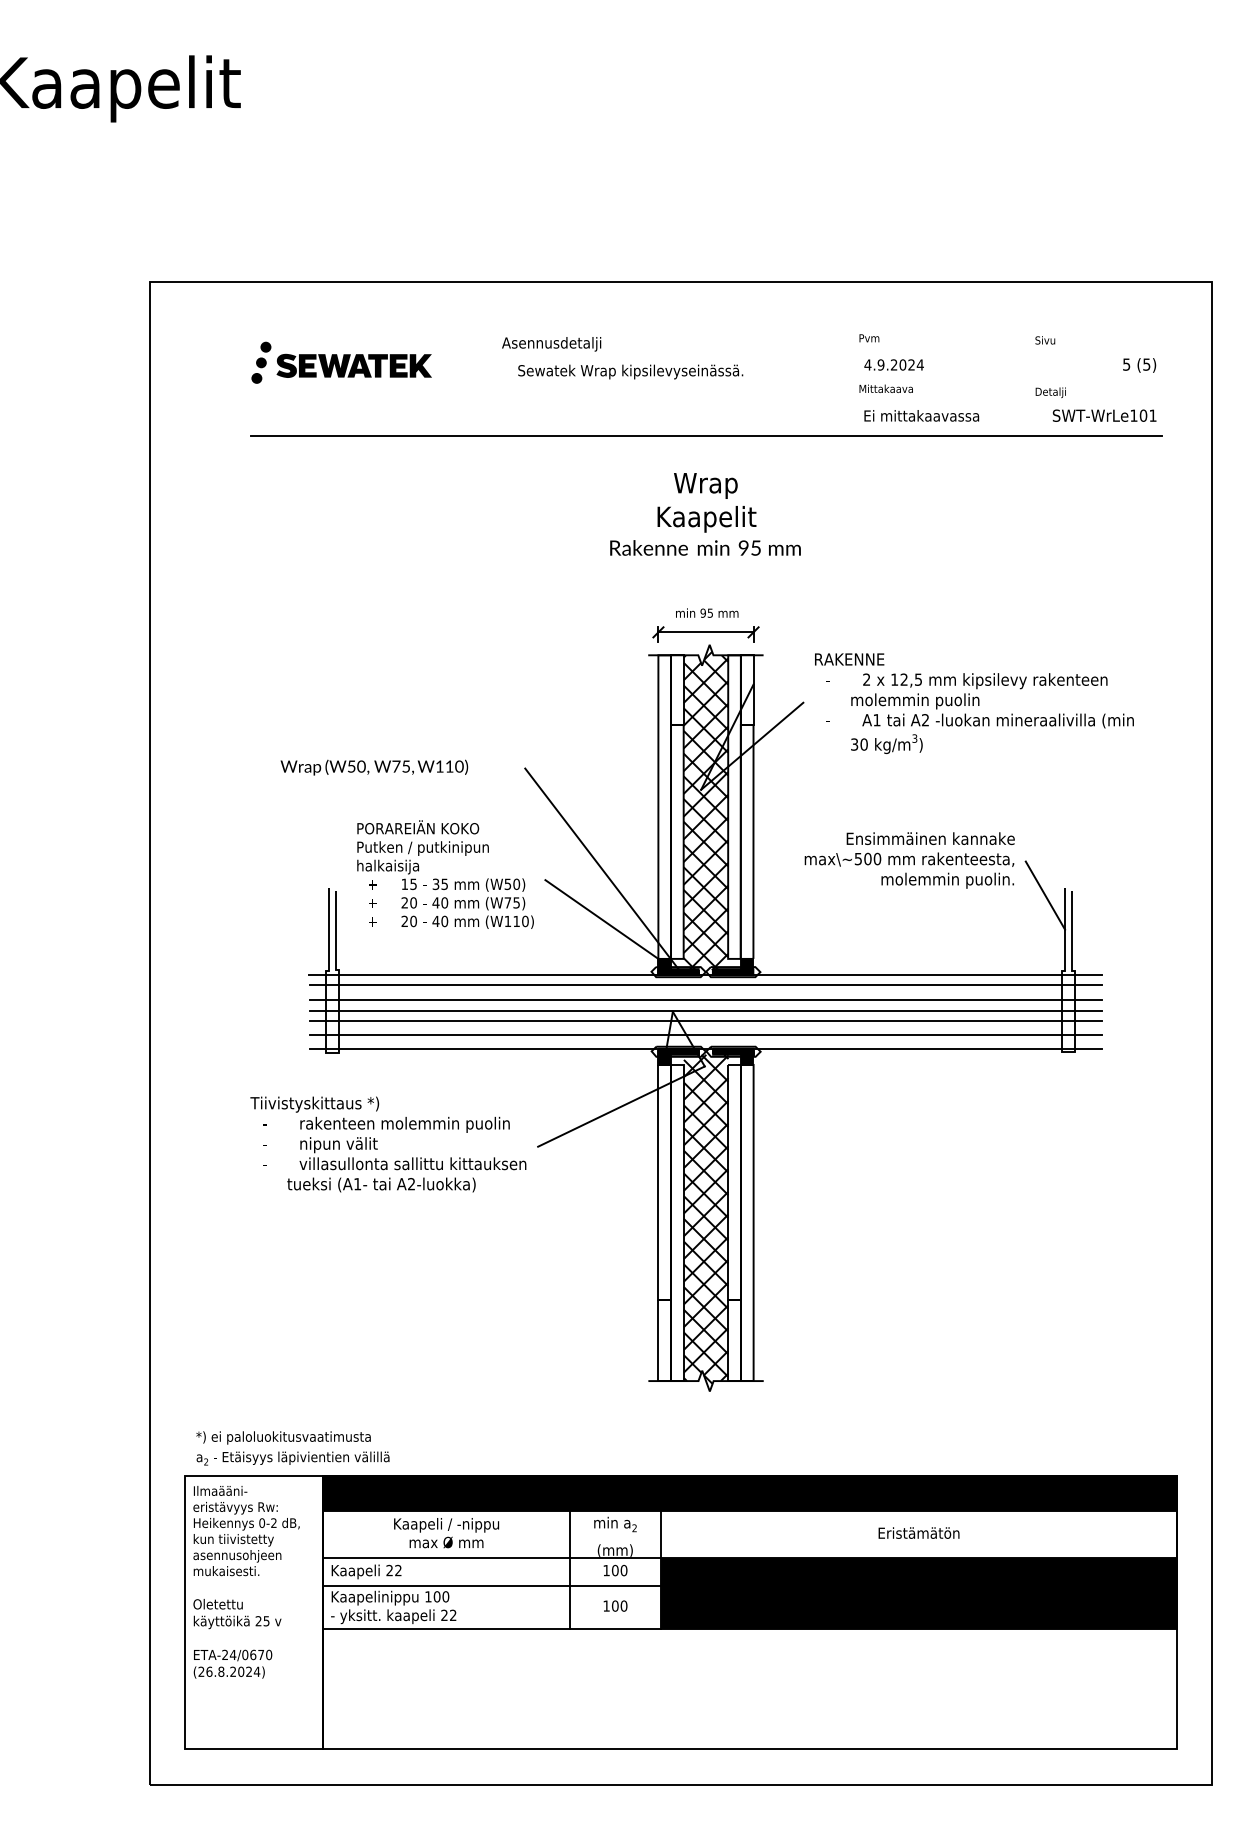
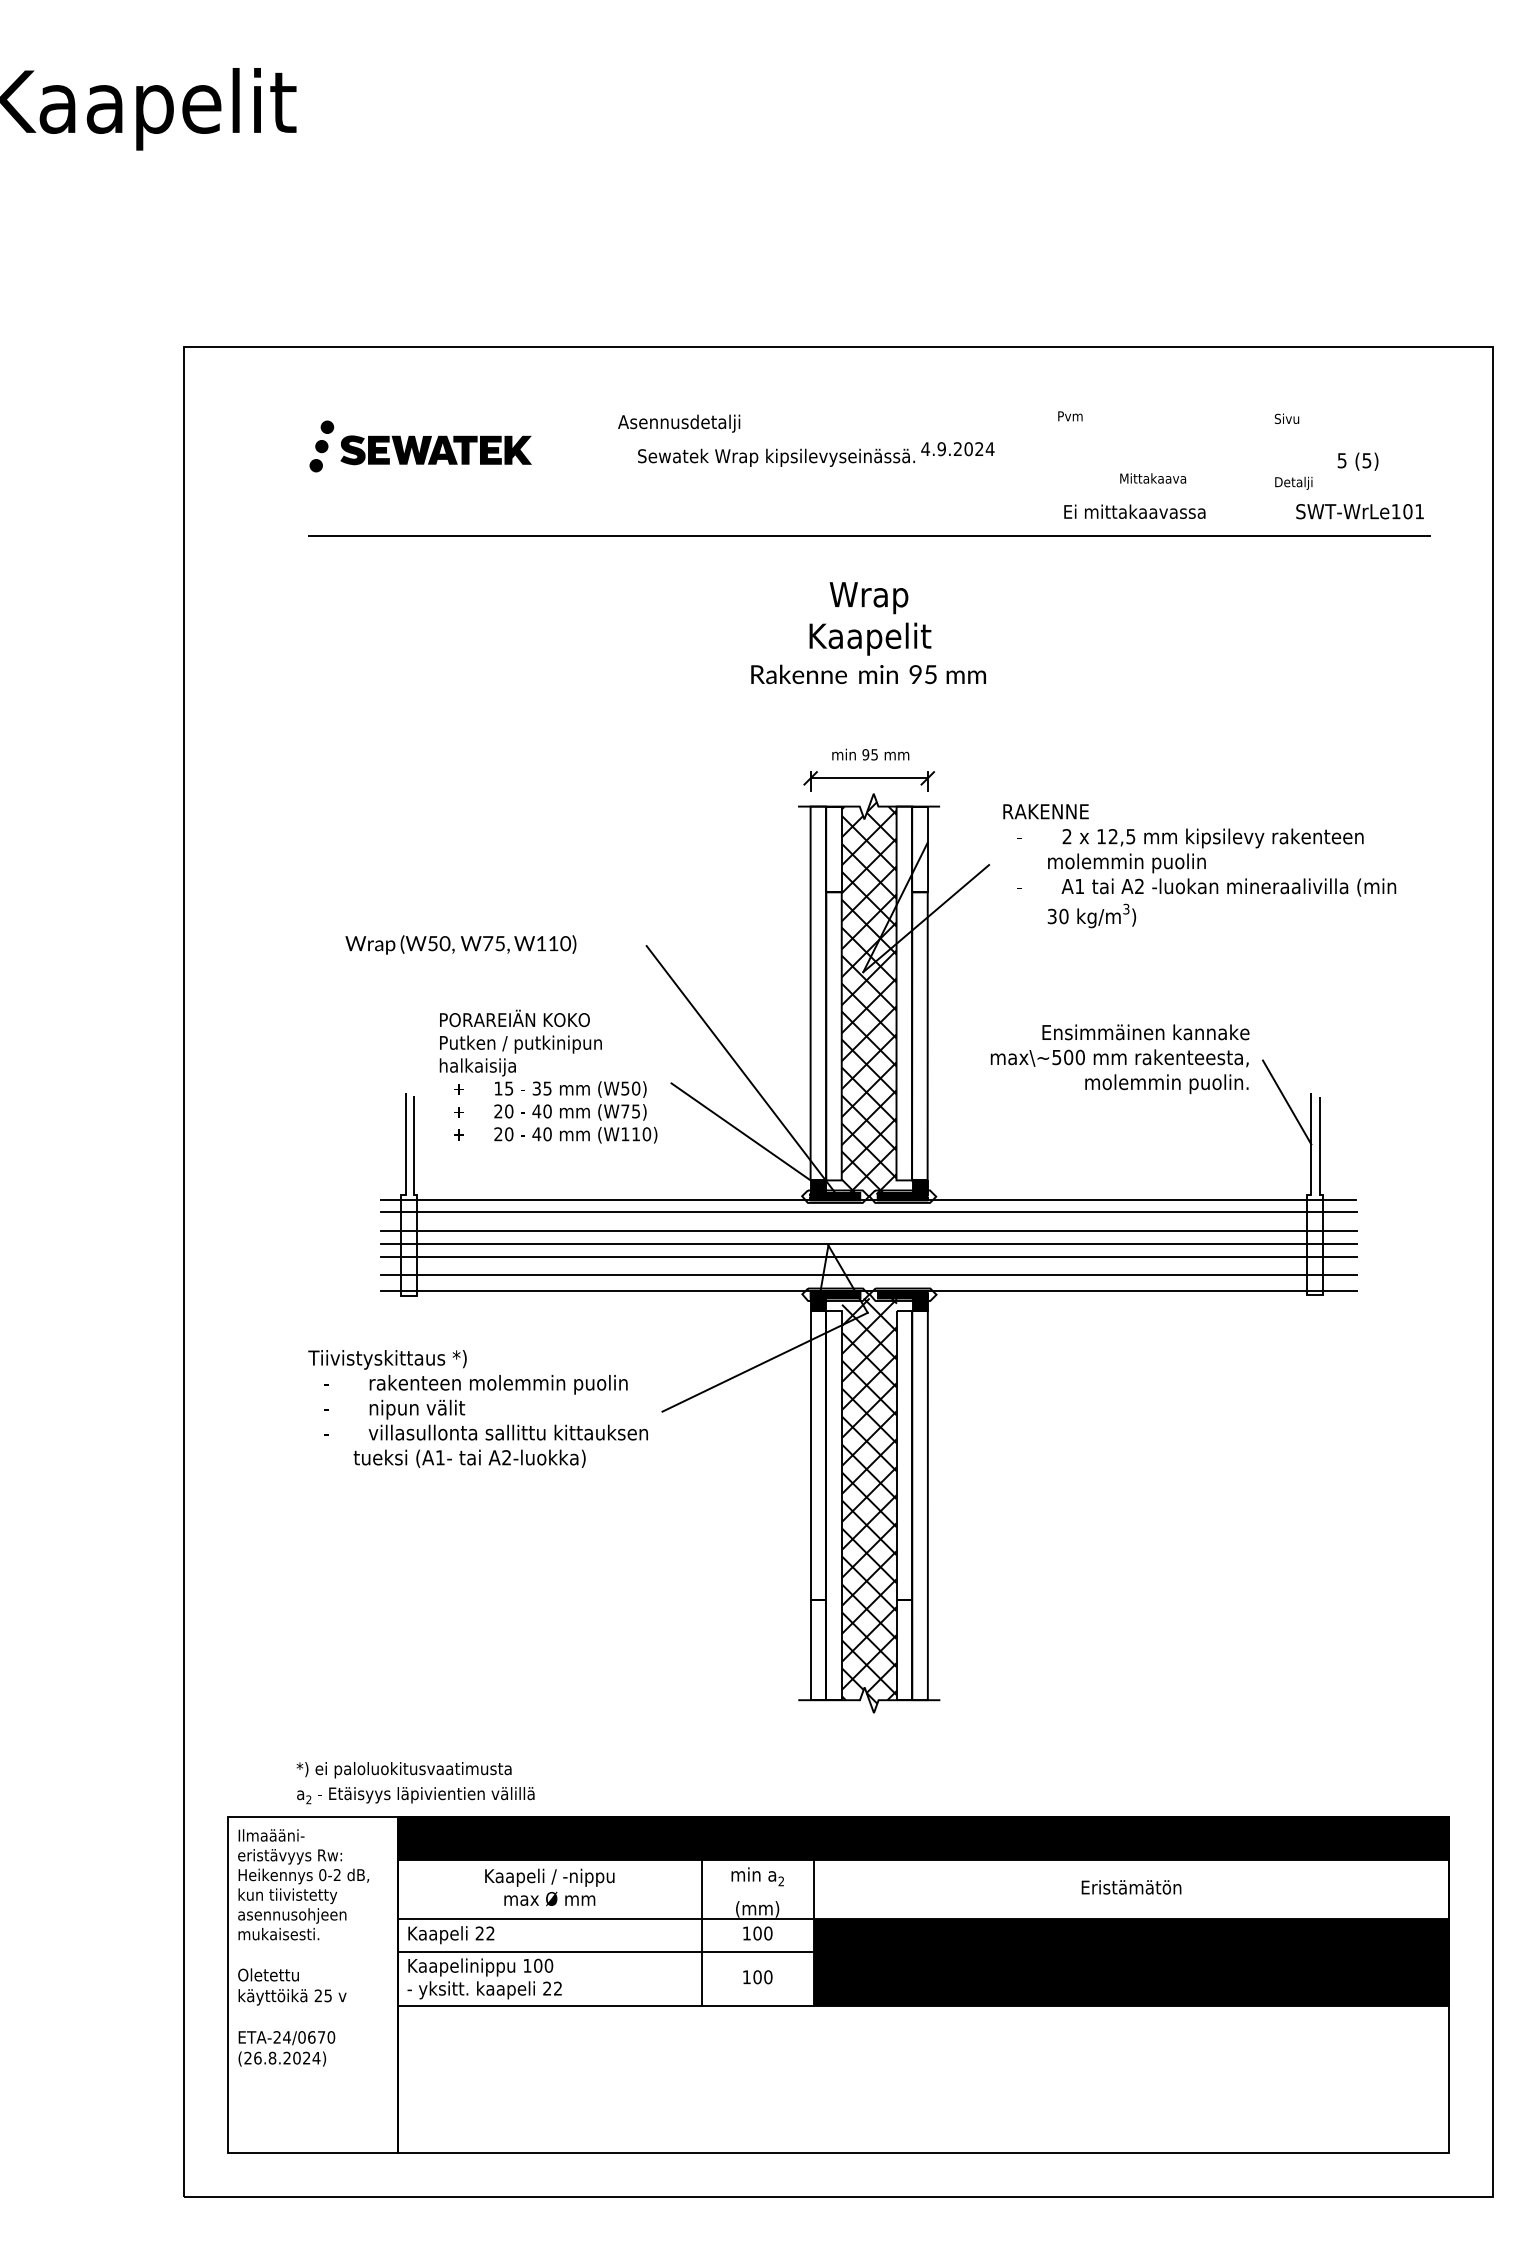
text: (893, 365) -> (957, 449), moved
text: (1139, 365) -> (1357, 461), moved
text: (886, 388) -> (1153, 478), moved
text: (292, 1448) -> (415, 1783), moved

